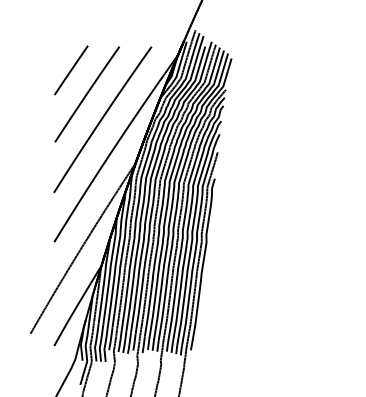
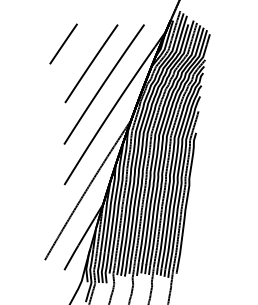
line: (71, 70) -> (63, 44), moved

